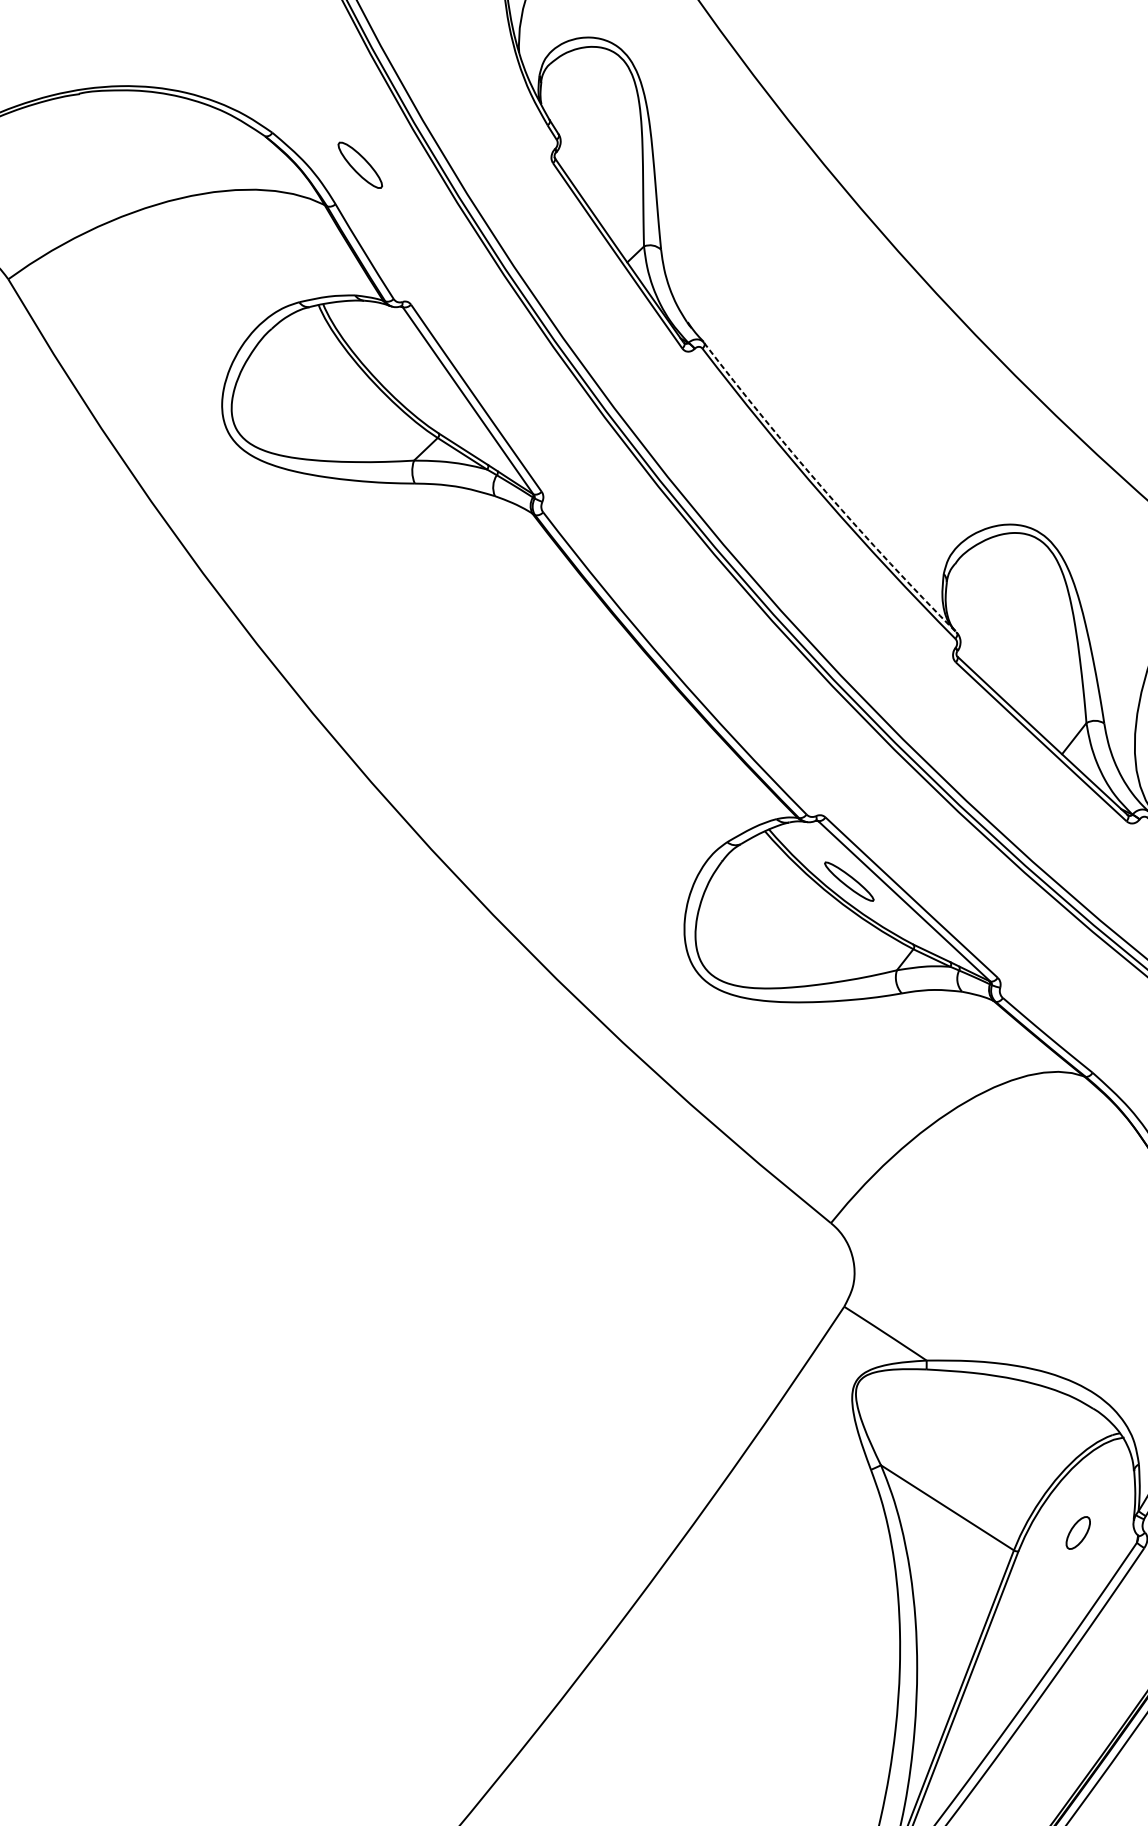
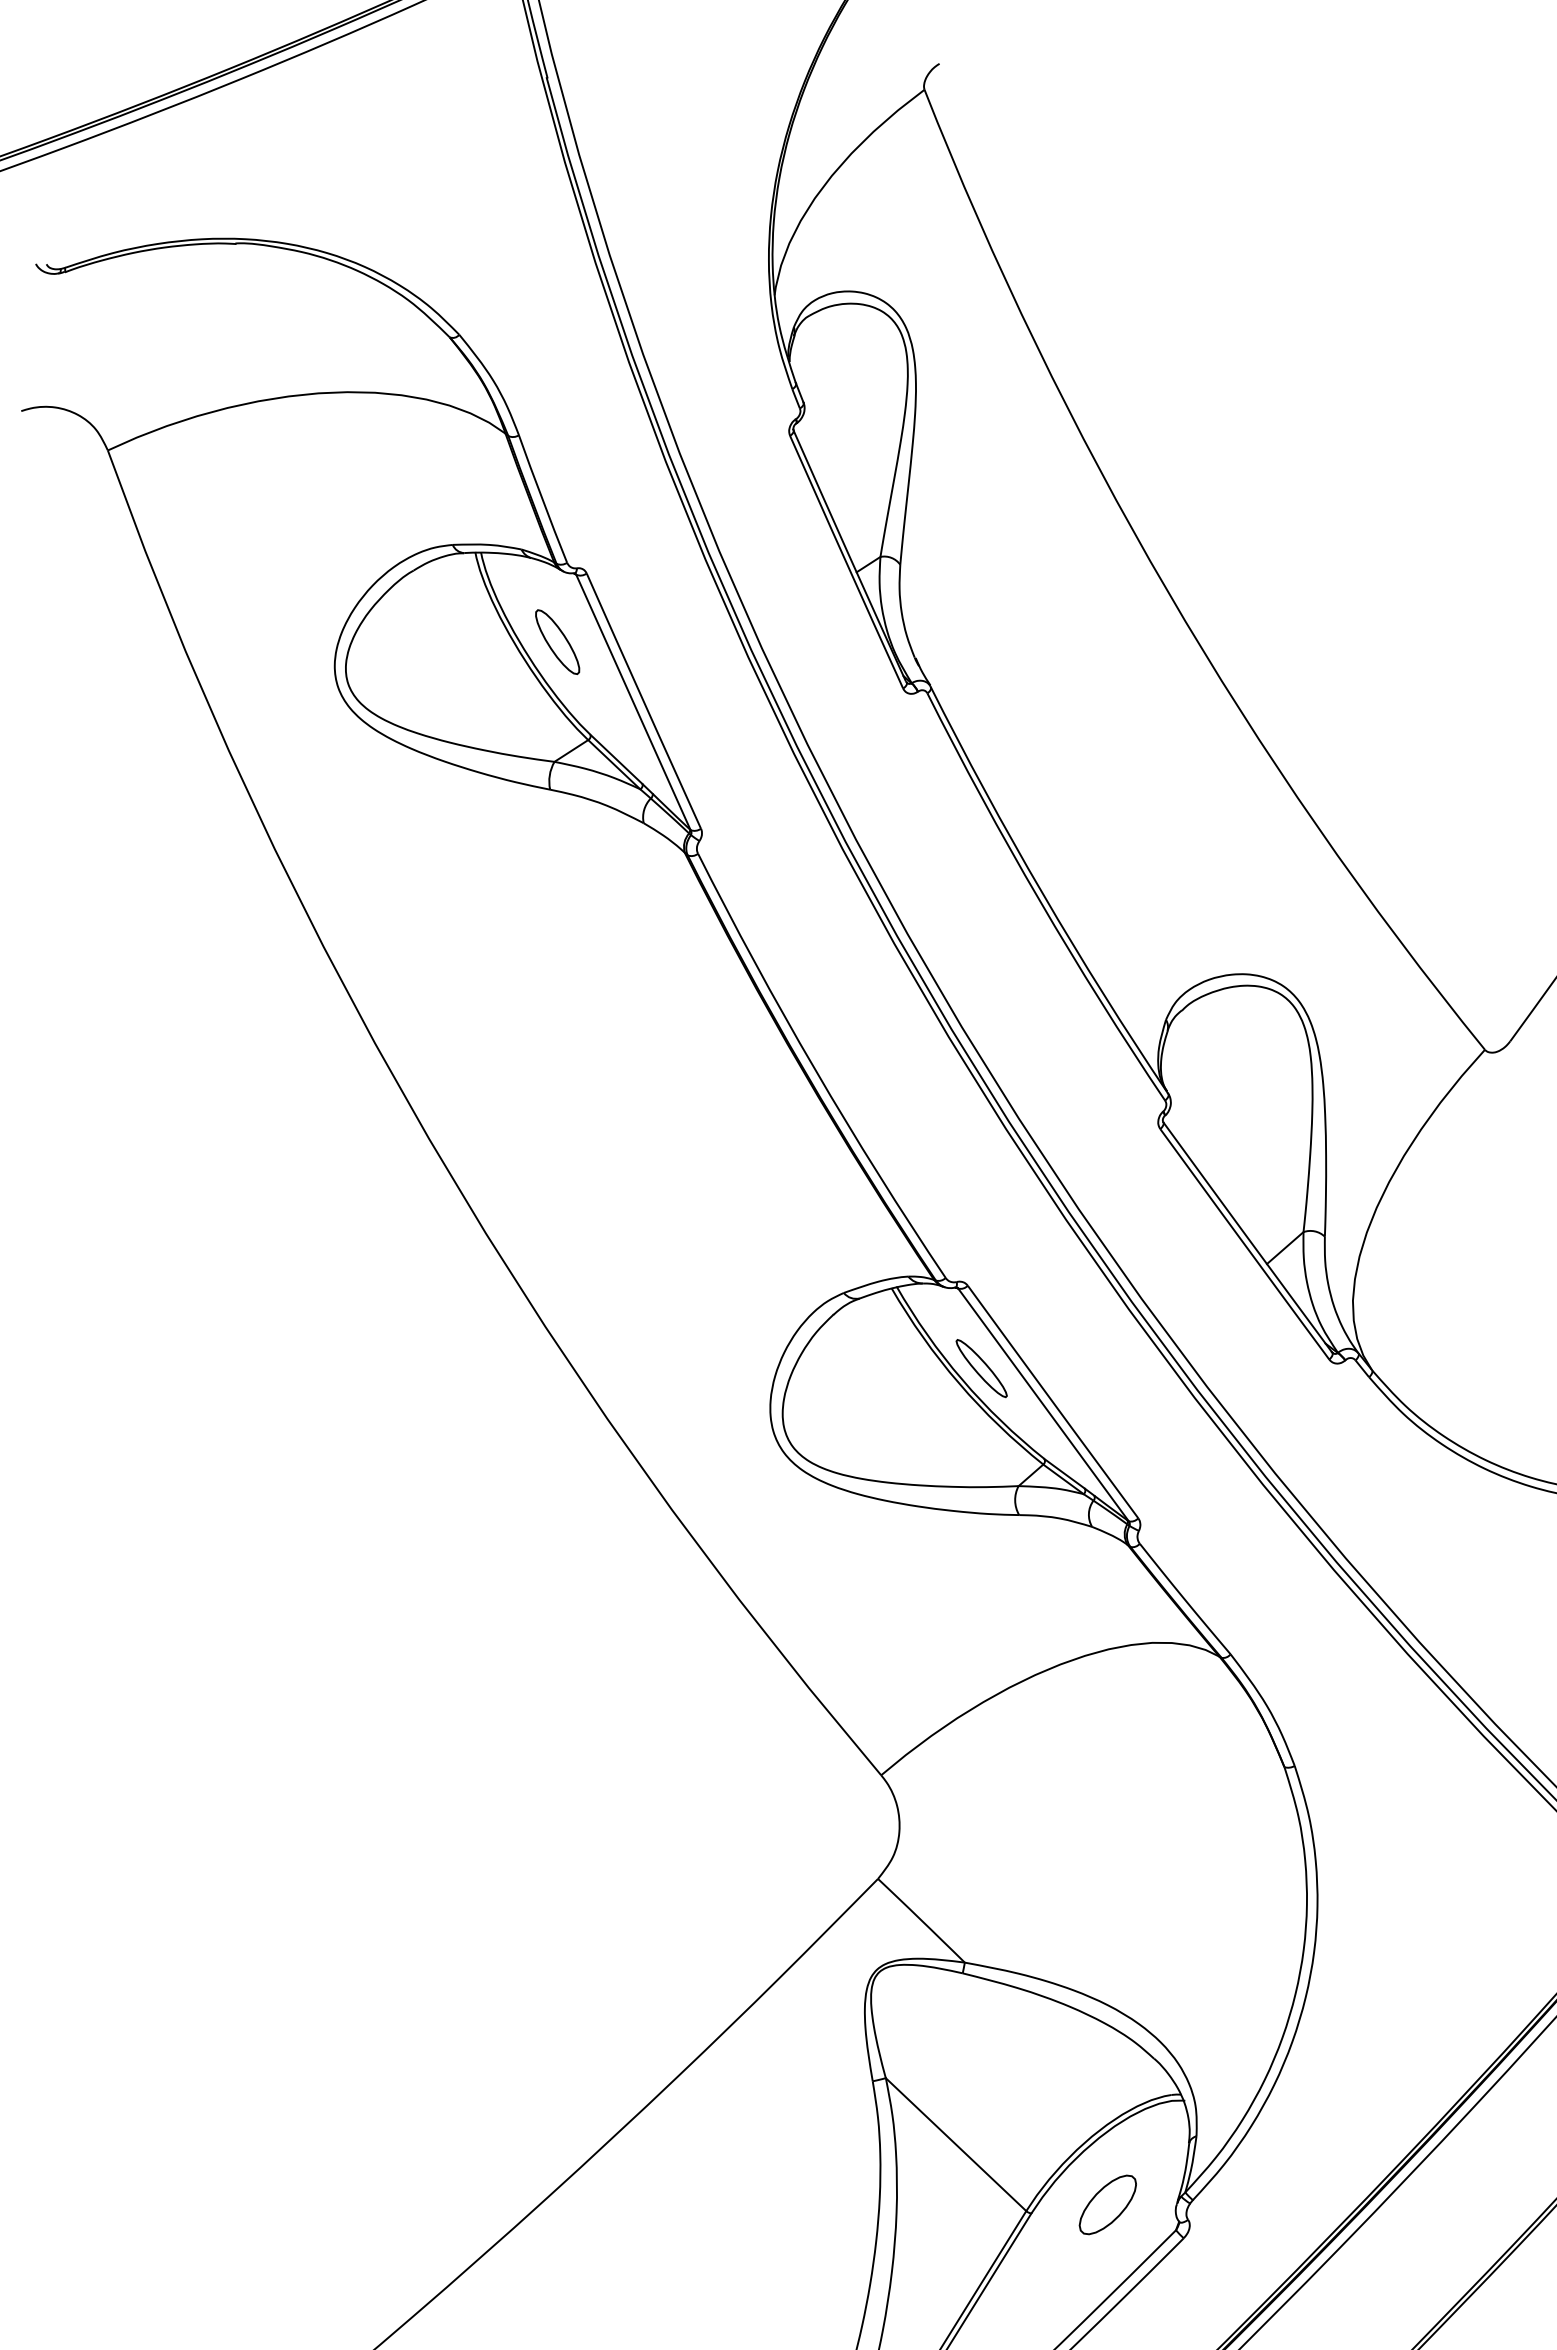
part: (360, 164) -> (557, 641), moved
arc: (825, 492) -> (1042, 894), dashed -> solid
part: (1078, 1532) -> (1107, 2204), size x1.67

